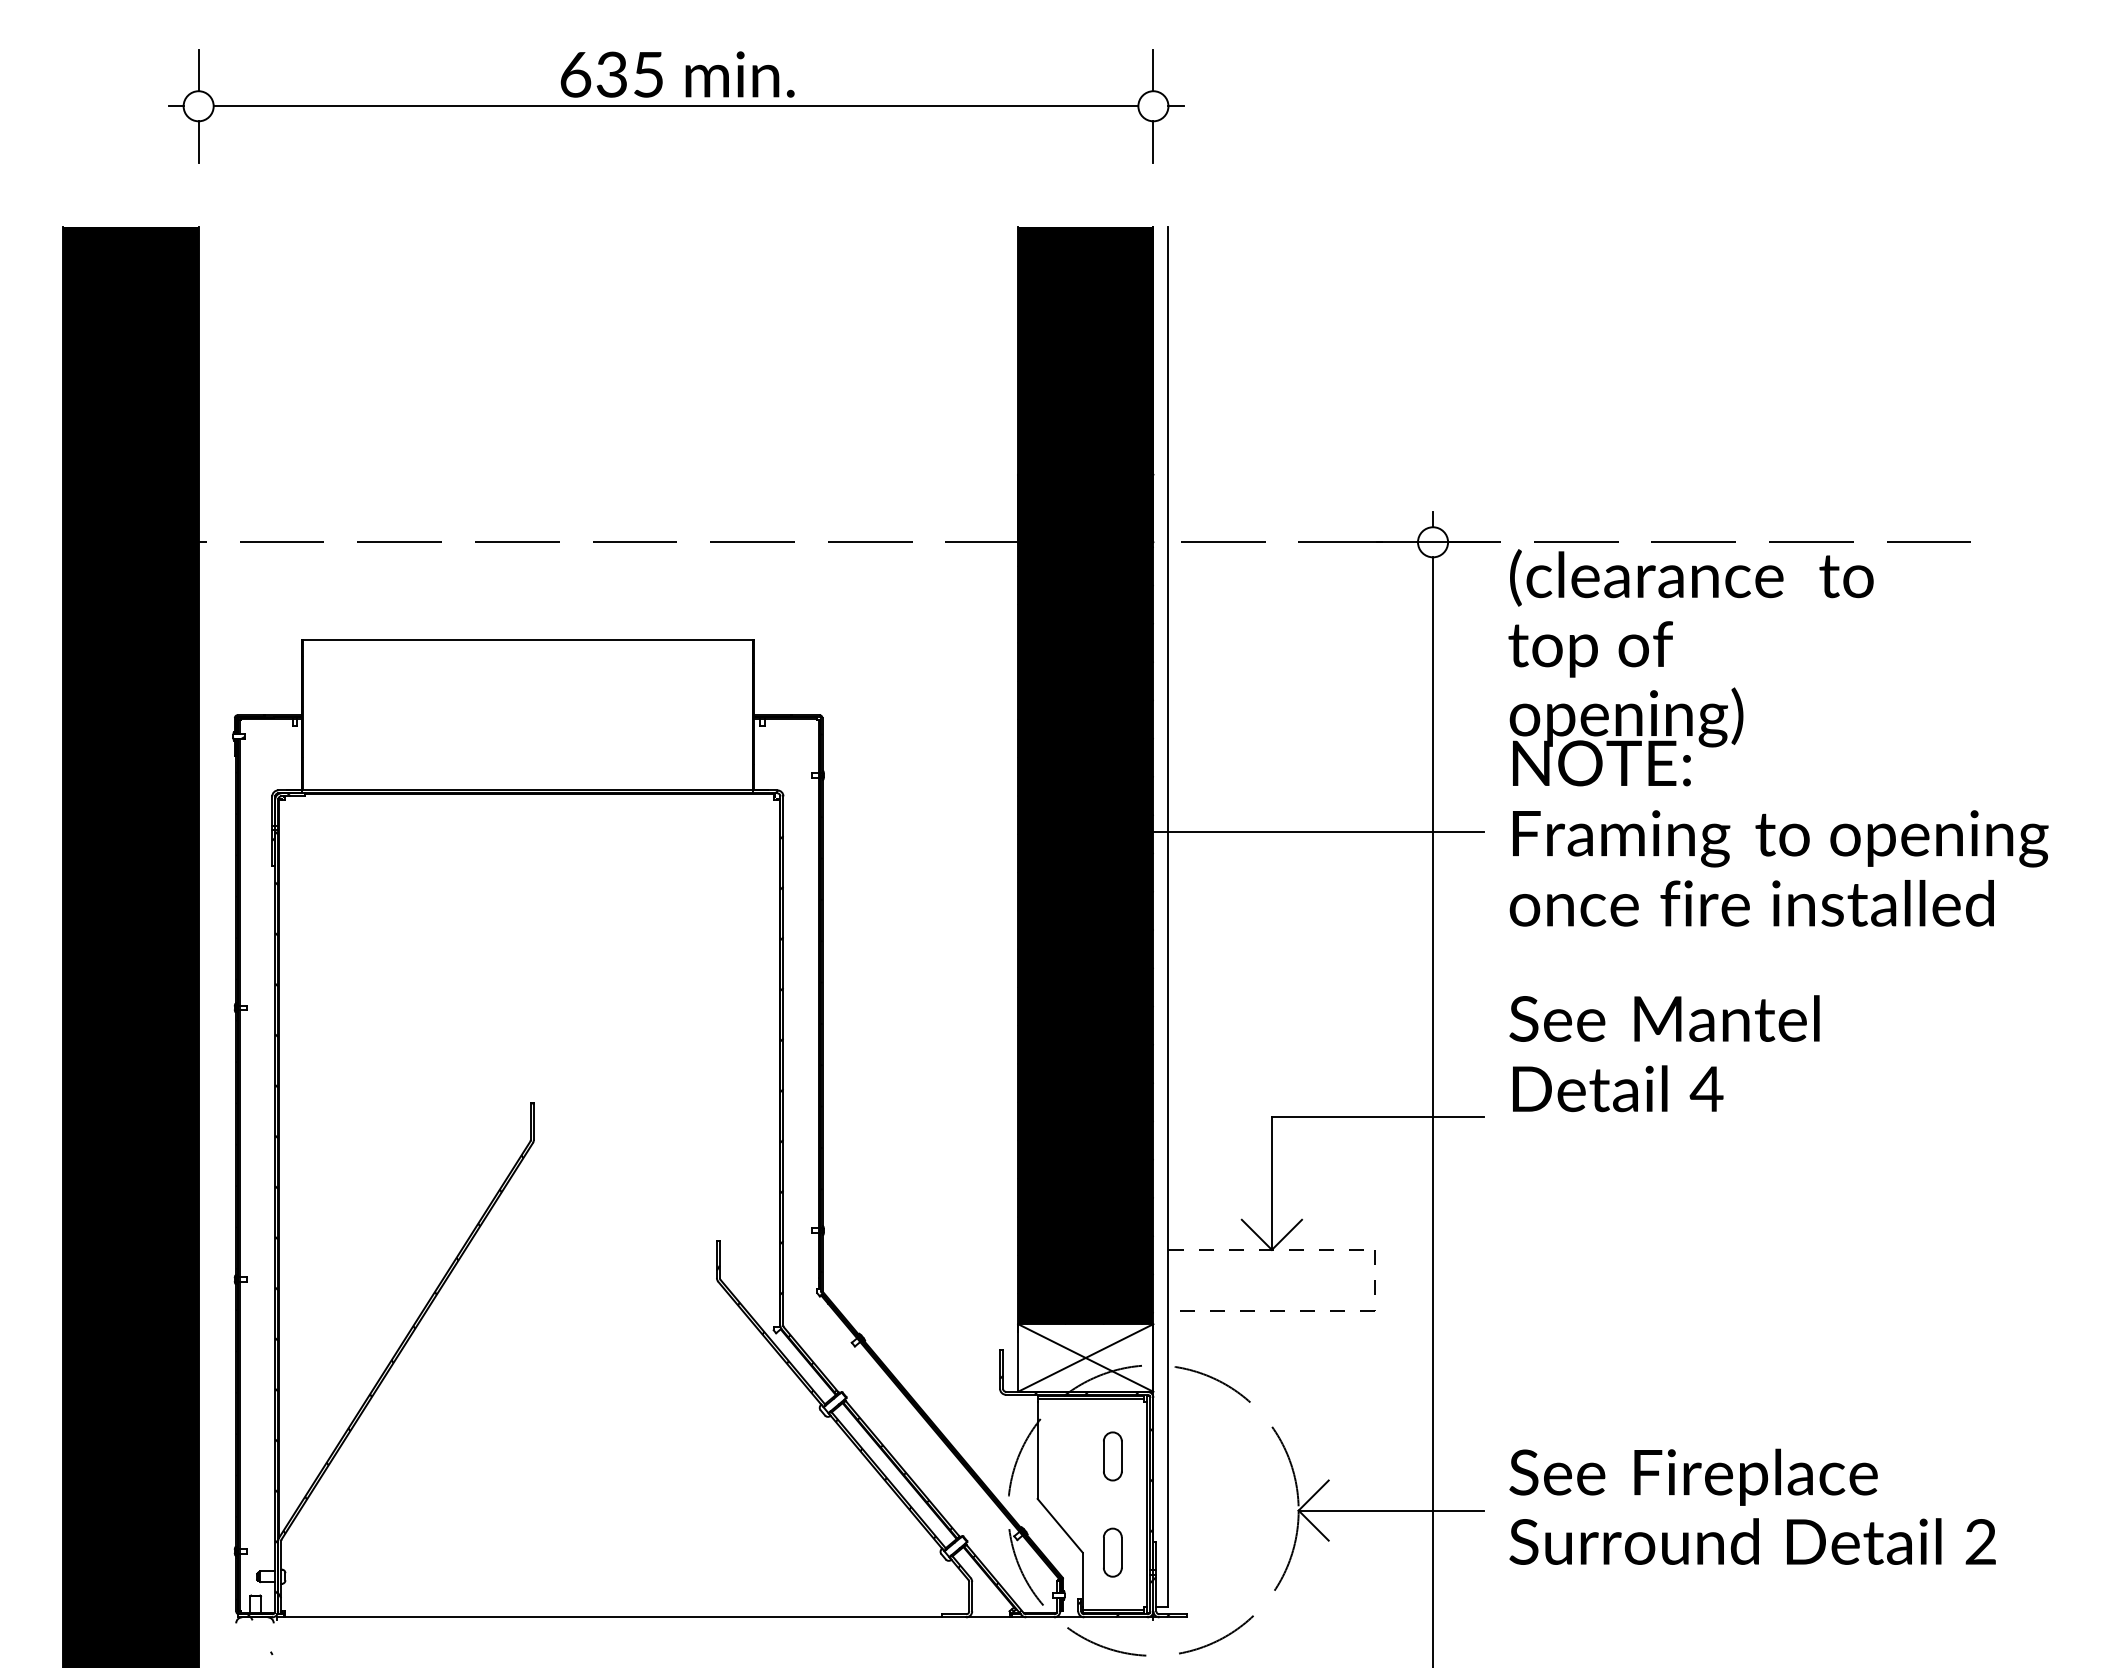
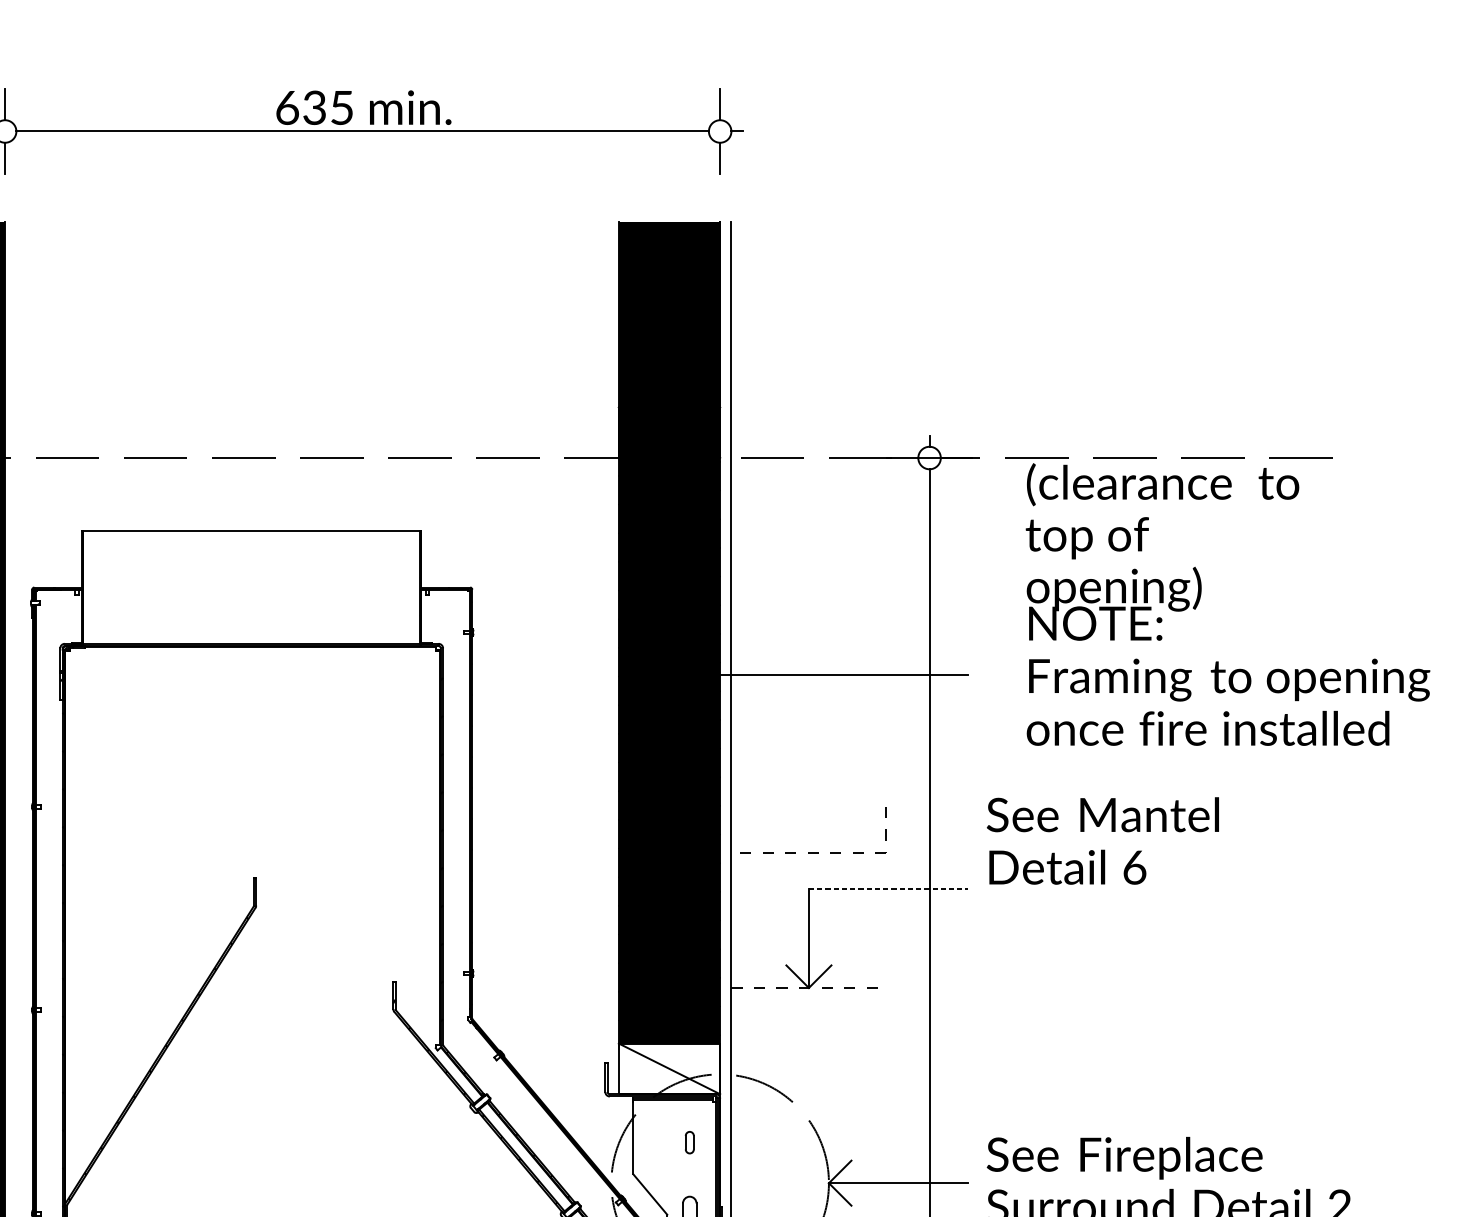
text: (1778, 737) -> (1227, 604), moved
text: (1706, 1089) -> (1134, 867), 4 -> 6
line: (1378, 1117) -> (888, 888), solid -> dashed
part: (1277, 1310) -> (813, 852), moved
line: (1085, 1357) -> (669, 1068), removed
hatch: (1076, 1453) -> (662, 1140), removed
part: (1112, 1456) -> (689, 1142), size x0.6

